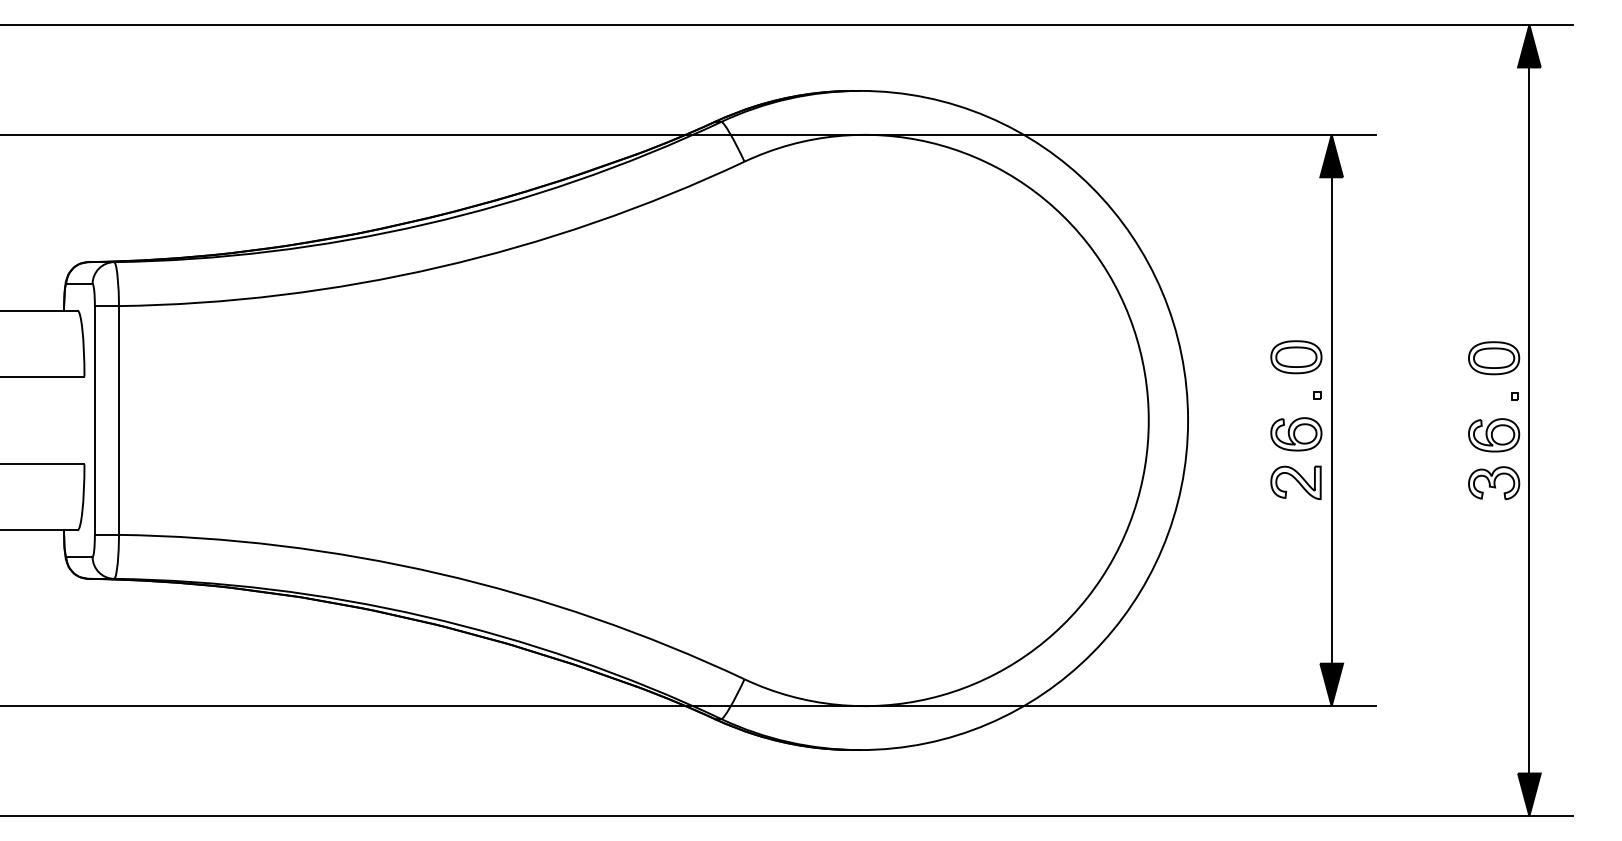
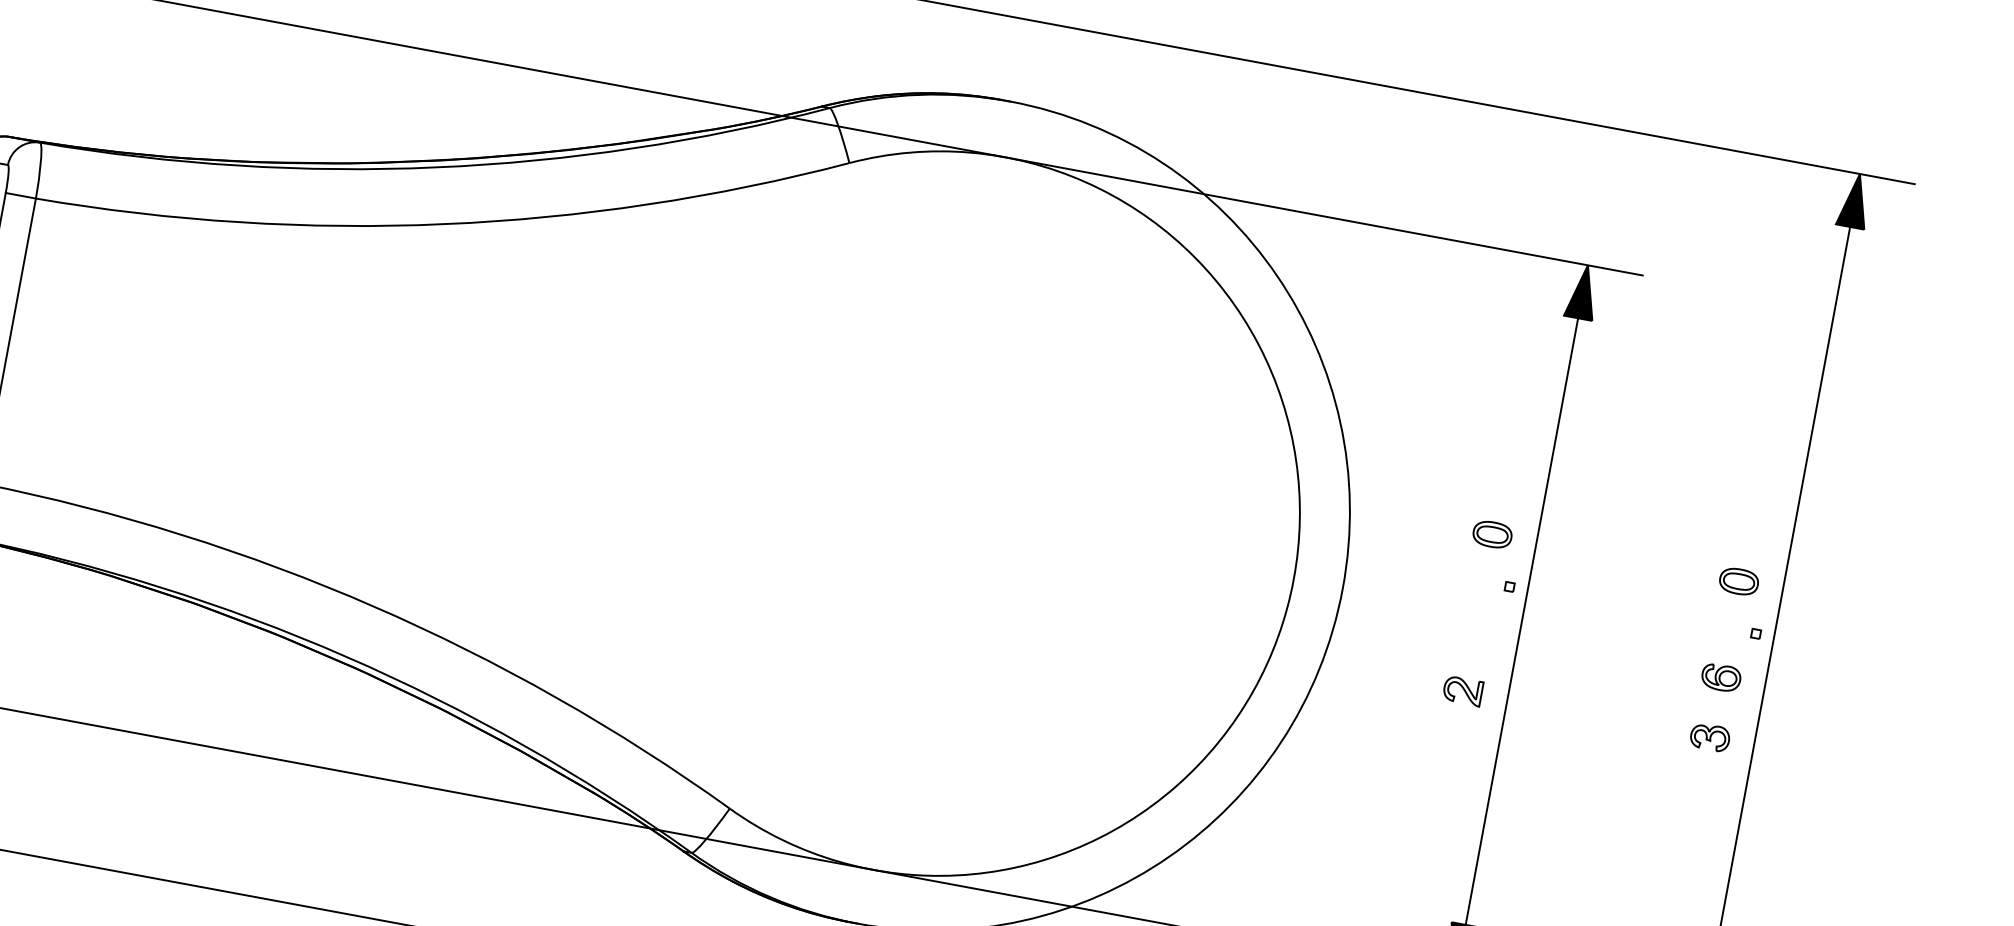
part: (1296, 357) -> (1492, 534), size x0.6
part: (1494, 358) -> (1739, 581), size x0.6
part: (1296, 434) -> (1474, 630), removed
part: (1494, 435) -> (1721, 677), size x0.6
part: (1295, 482) -> (1462, 690), size x0.6
part: (1494, 483) -> (1710, 737), size x0.6

